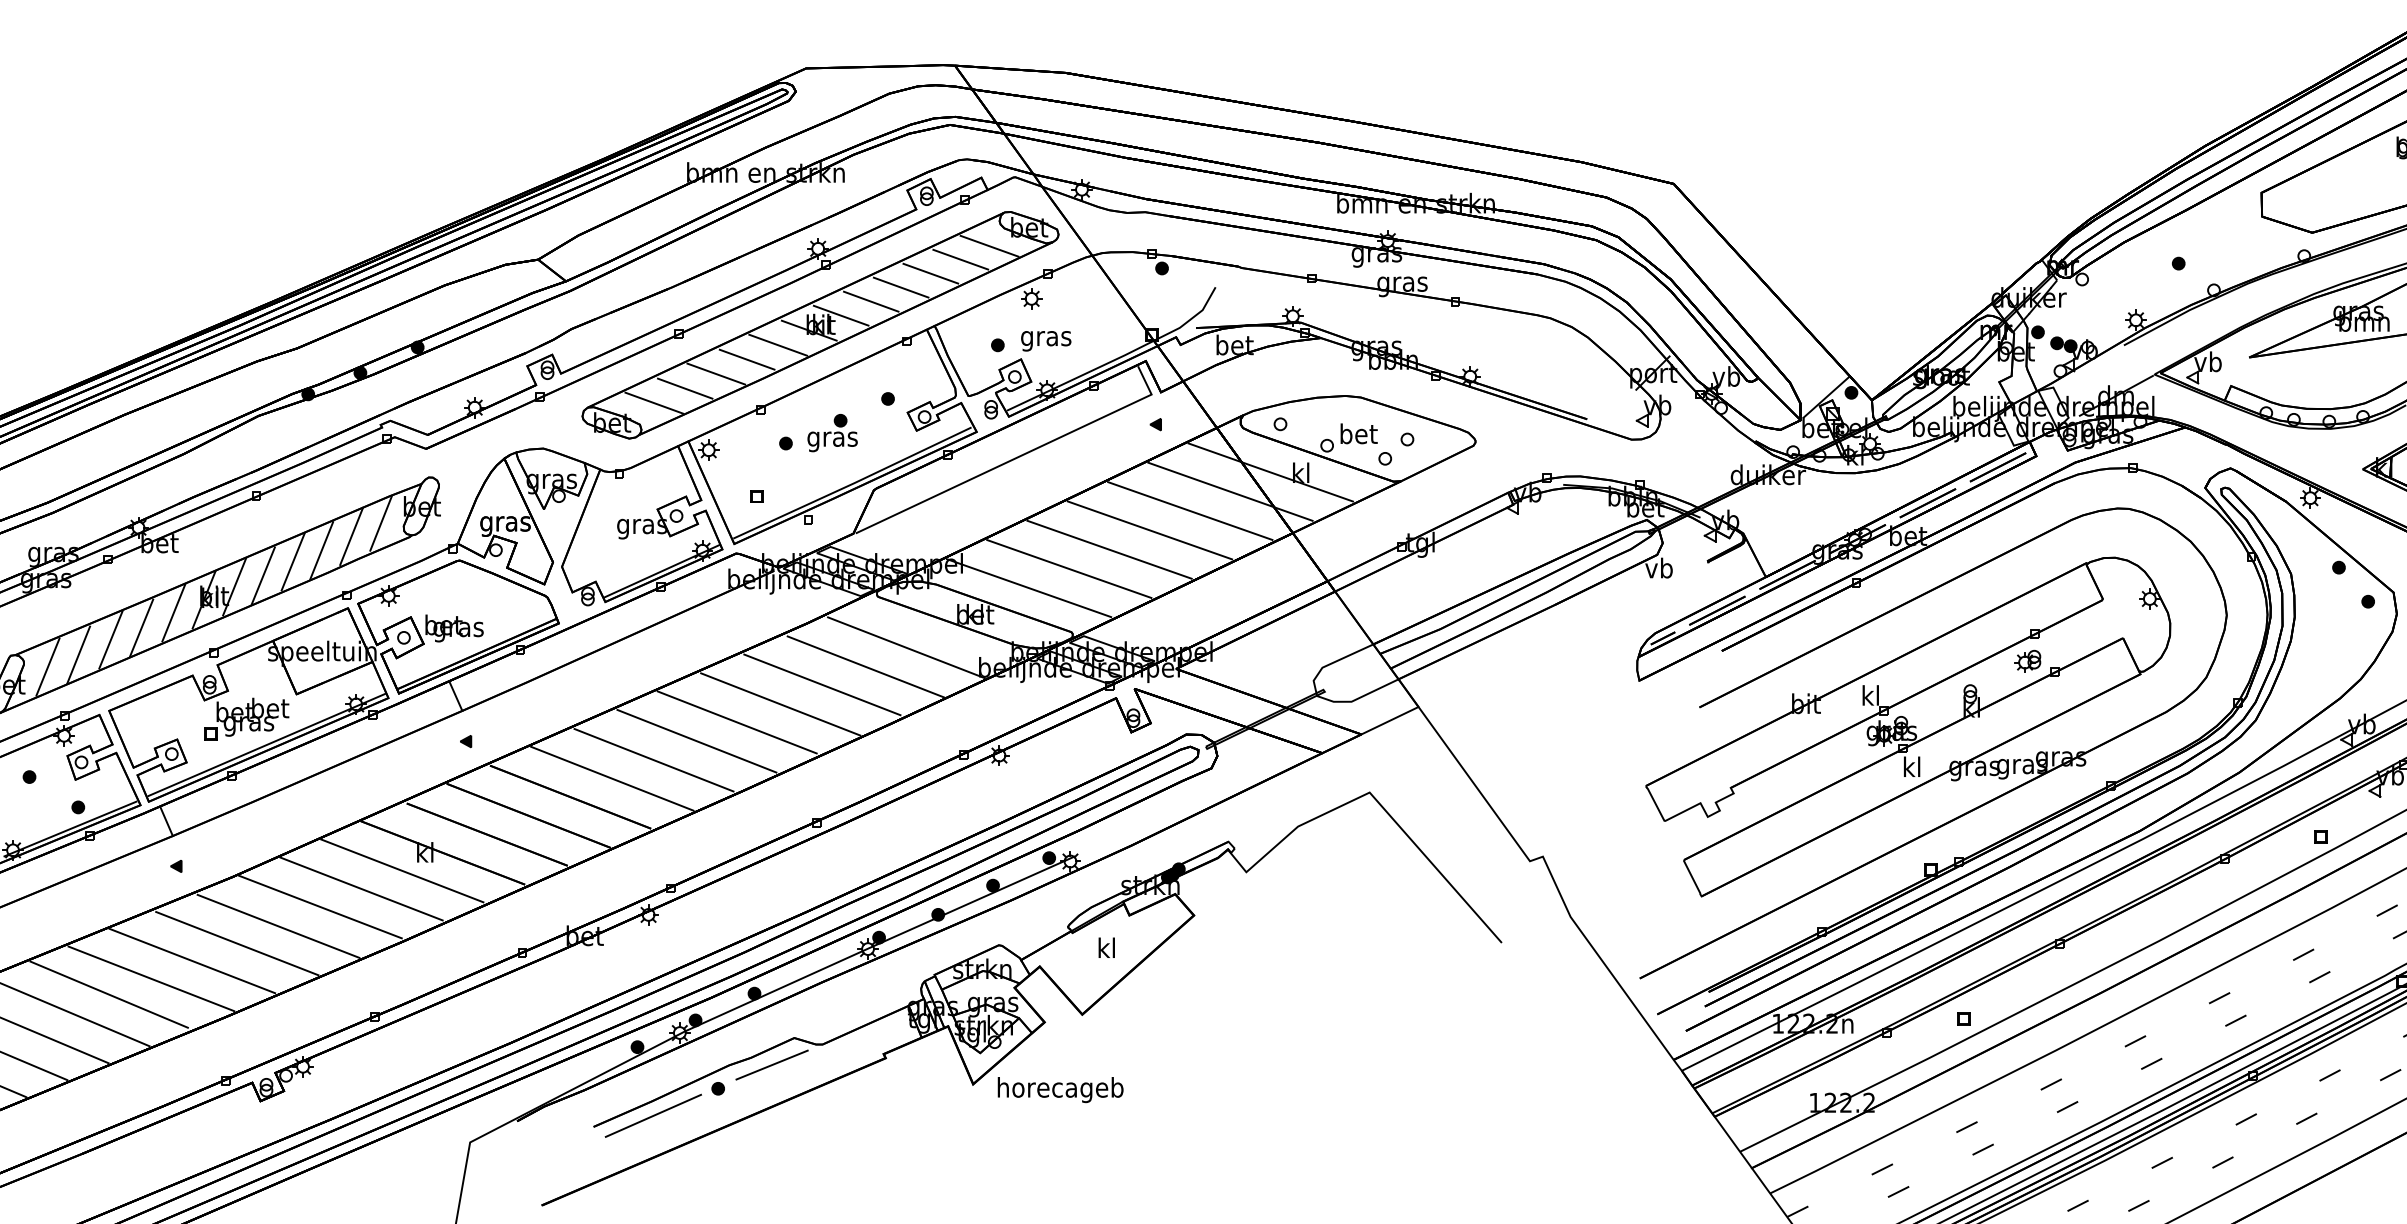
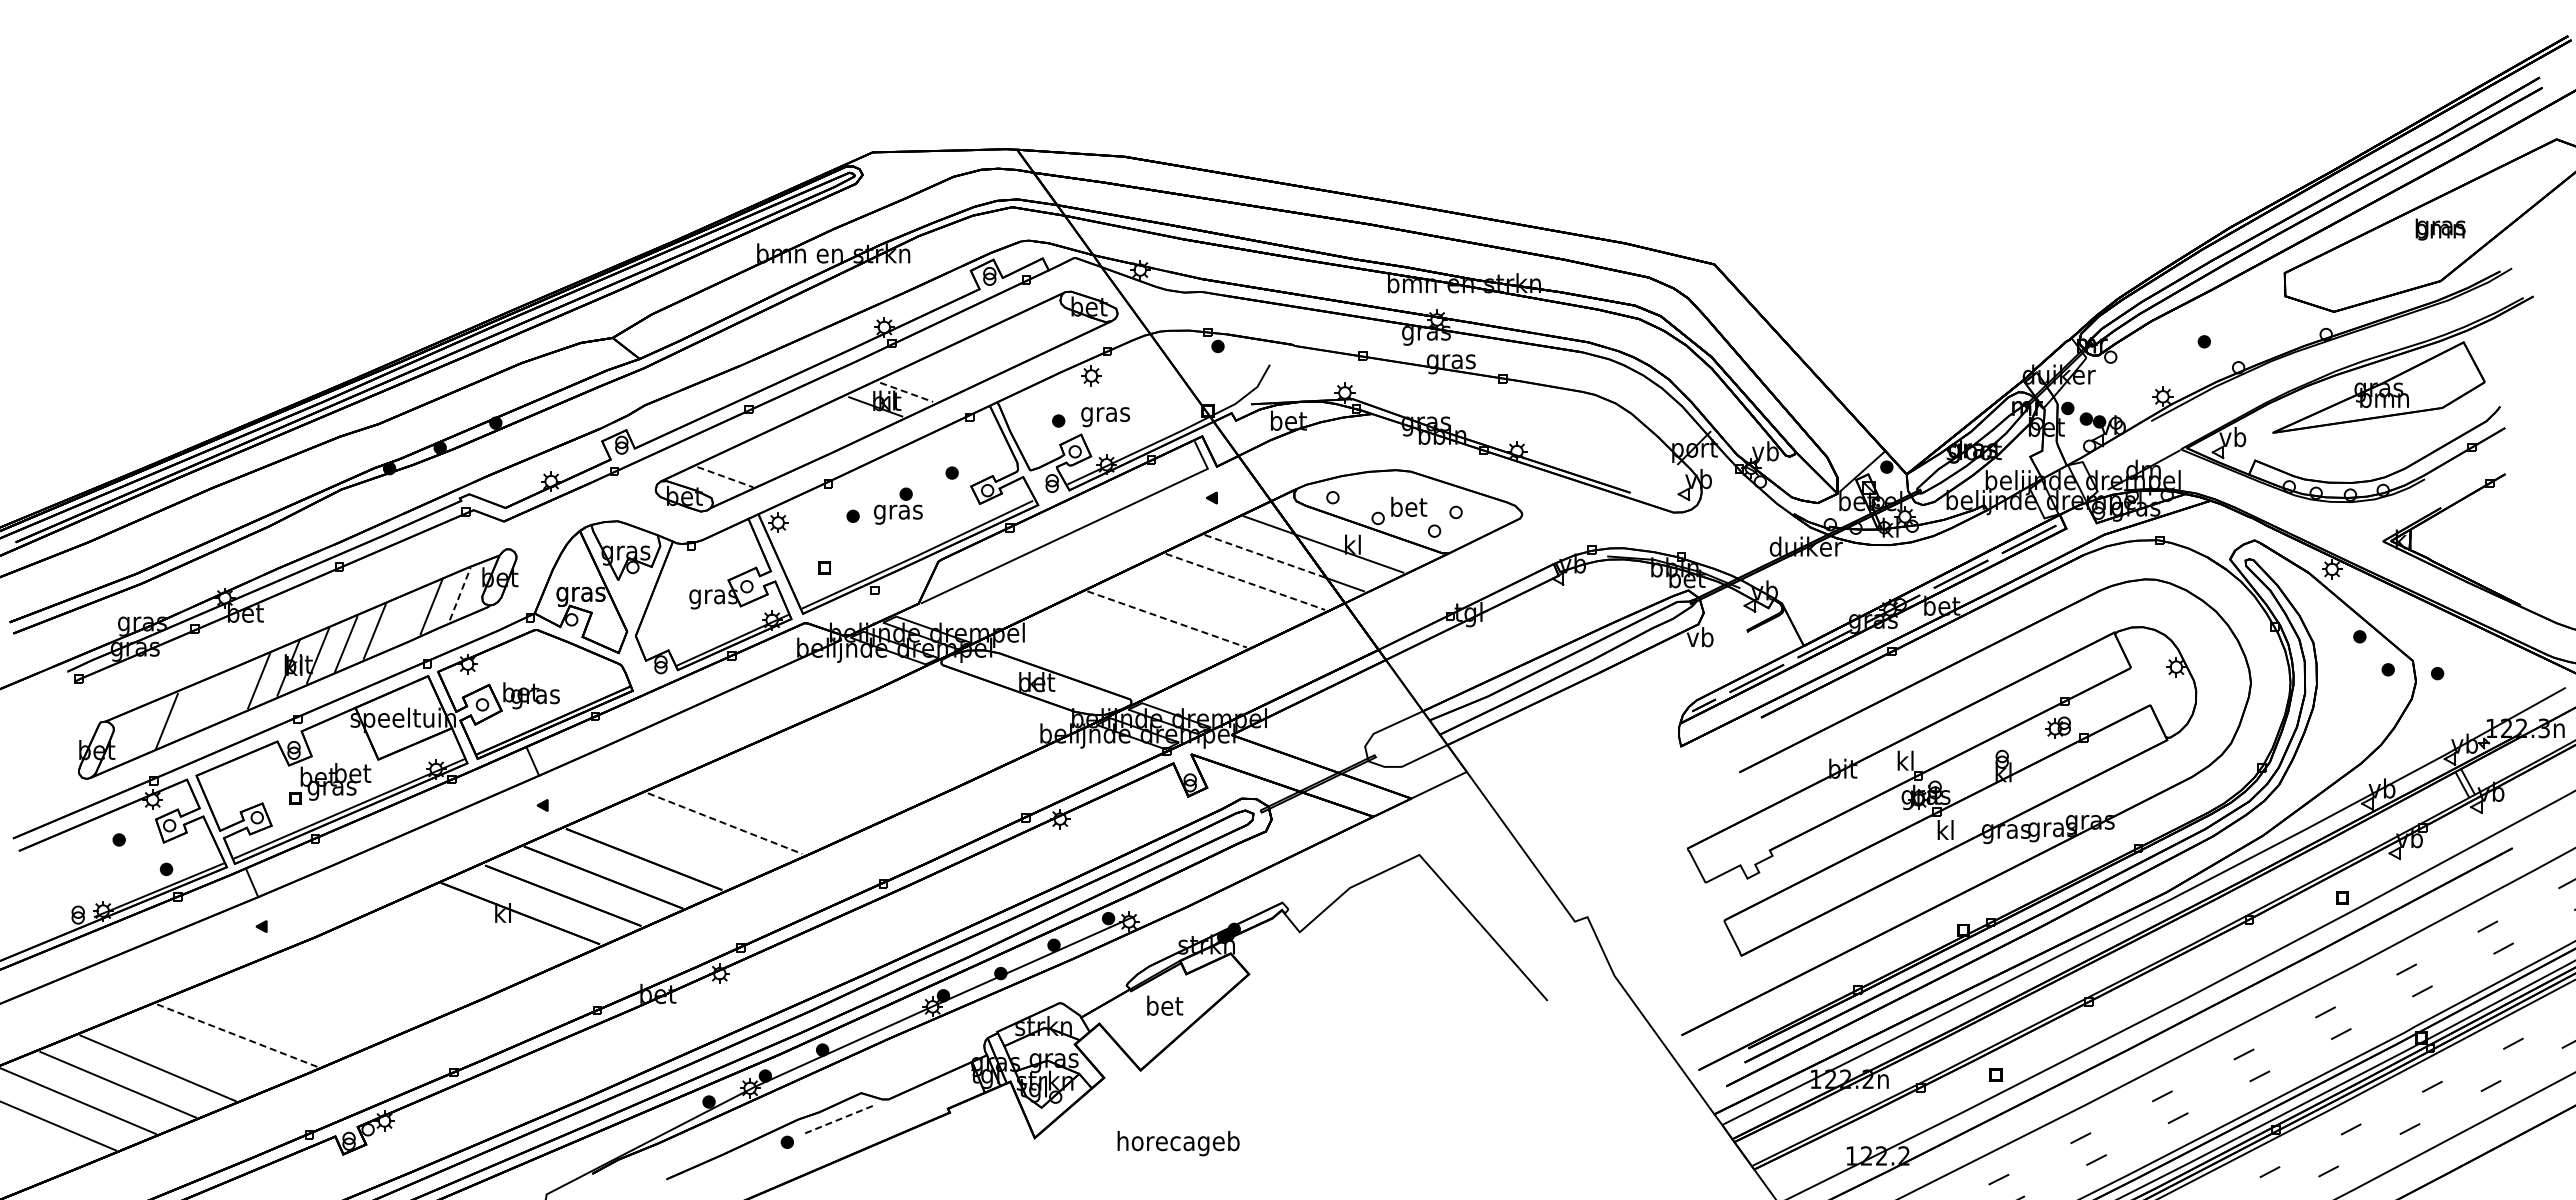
line: (989, 245) -> (1050, 324), removed
line: (960, 259) -> (1022, 337), removed
line: (930, 273) -> (993, 351), removed
line: (900, 287) -> (964, 364), removed
line: (870, 301) -> (935, 378), removed
line: (842, 315) -> (907, 392), solid -> dashed
line: (778, 344) -> (845, 420), removed
line: (746, 359) -> (814, 434), removed
line: (716, 373) -> (785, 448), removed
line: (684, 388) -> (754, 462), removed
line: (654, 403) -> (725, 477), solid -> dashed
line: (1211, 484) -> (1265, 556), solid -> dashed
line: (1190, 511) -> (1245, 582), solid -> dashed
line: (381, 523) -> (460, 593), solid -> dashed
line: (1149, 530) -> (1205, 600), removed
line: (321, 549) -> (402, 619), removed
line: (1110, 549) -> (1167, 619), solid -> dashed
line: (1068, 569) -> (1127, 638), removed
line: (1028, 587) -> (1088, 656), removed
line: (141, 627) -> (227, 694), removed
line: (110, 639) -> (197, 706), removed
line: (905, 647) -> (969, 714), removed
line: (47, 666) -> (136, 732), removed
line: (865, 666) -> (930, 732), removed
line: (822, 684) -> (888, 750), removed
line: (780, 704) -> (847, 769), removed
line: (736, 721) -> (805, 786), removed
line: (696, 740) -> (766, 804), removed
line: (654, 760) -> (725, 823), solid -> dashed
line: (612, 778) -> (684, 841), removed
line: (401, 870) -> (480, 930), removed
line: (361, 888) -> (441, 948), removed
line: (320, 906) -> (401, 965), removed
line: (278, 926) -> (360, 984), removed
line: (237, 943) -> (320, 1001), removed
text: (1107, 947) -> (1165, 1005), kl -> bet
line: (191, 961) -> (276, 1018), removed
line: (151, 978) -> (237, 1035), solid -> dashed
line: (109, 994) -> (196, 1050), removed
line: (772, 1065) -> (840, 1119), solid -> dashed
text: (1060, 1089) -> (1178, 1143), moved
line: (653, 1115) -> (724, 1168), removed

